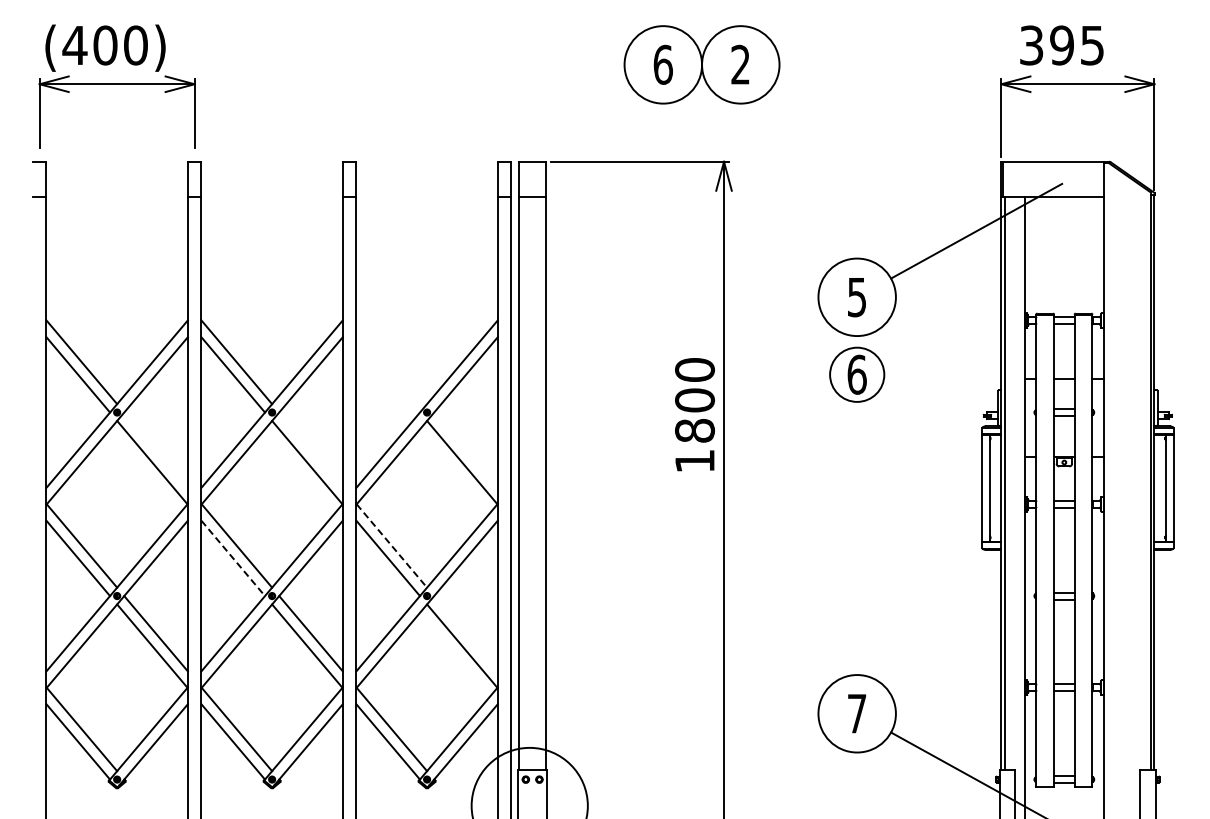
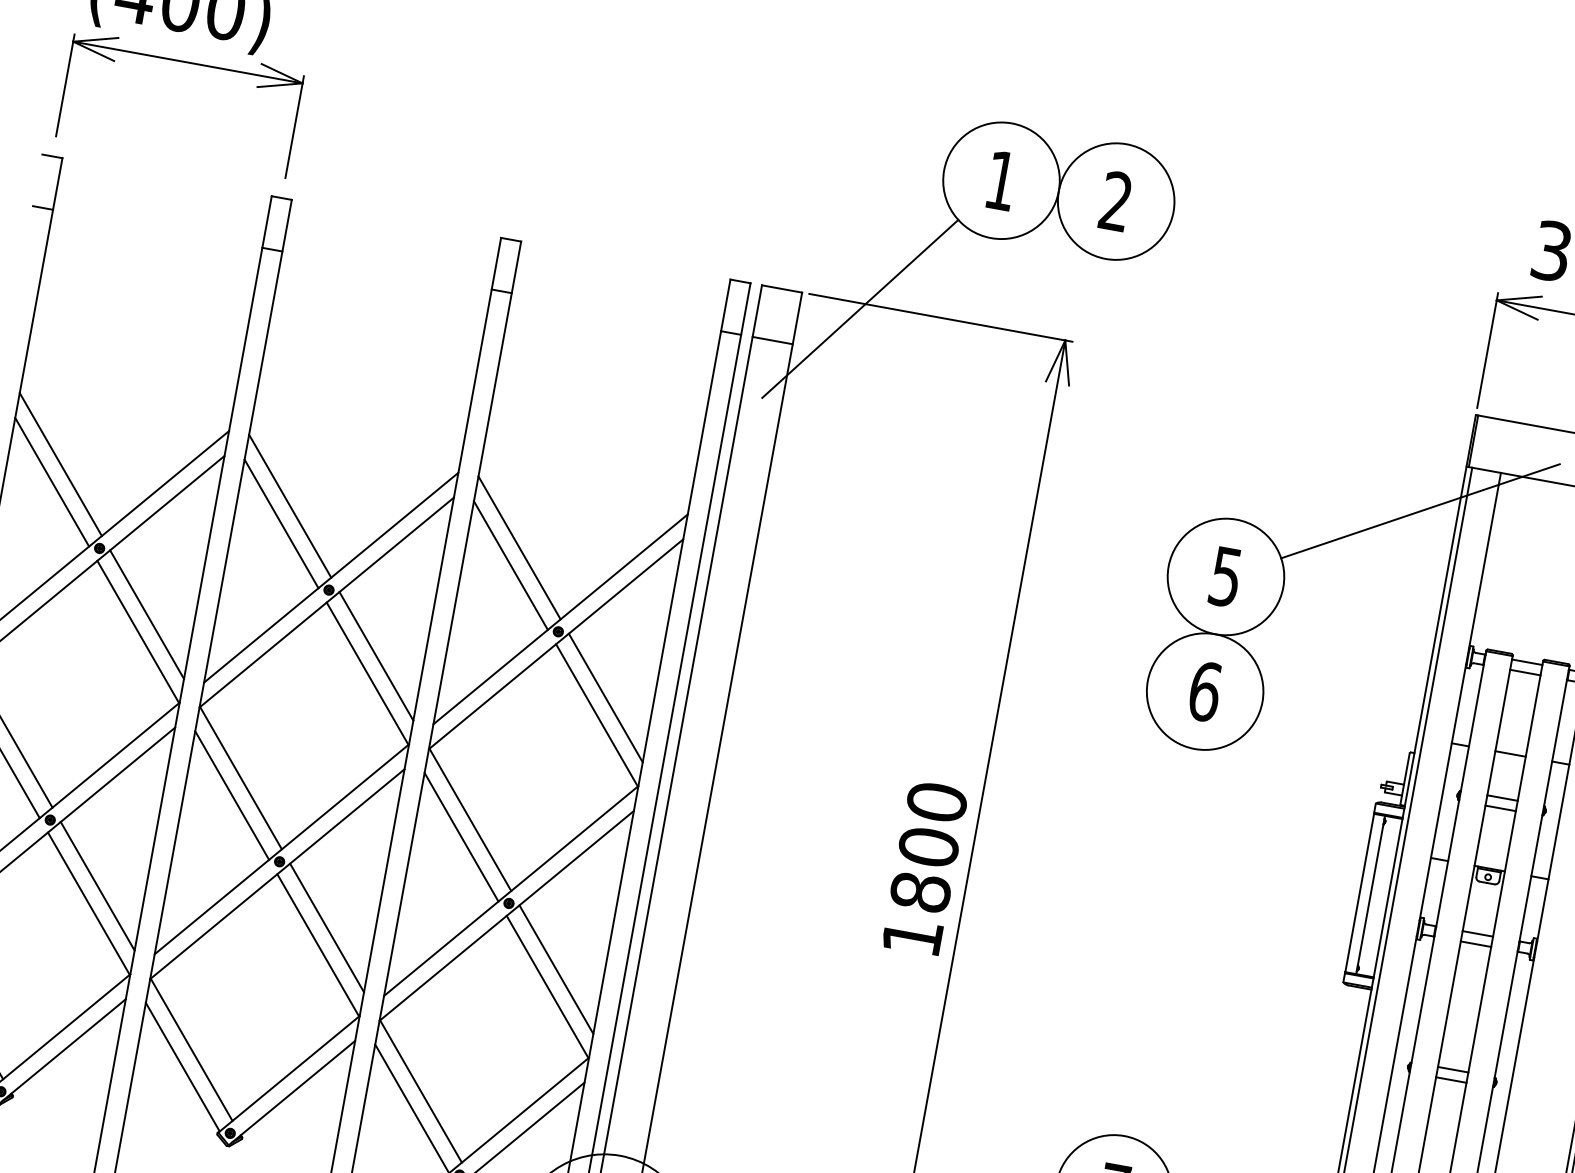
text: (662, 64) -> (1000, 179), 6 -> 1
line: (585, 165) -> (859, 308), added
line: (391, 362) -> (519, 548), added
line: (387, 374) -> (509, 564), added
circle: (856, 374) -> (1204, 691), size x1.43
text: (694, 414) -> (924, 867), moved
line: (155, 449) -> (146, 613), added
line: (310, 449) -> (375, 655), added
line: (465, 449) -> (605, 696), added
line: (391, 545) -> (469, 819), dashed -> solid
line: (233, 558) -> (232, 795), dashed -> solid
line: (465, 633) -> (555, 969), added

